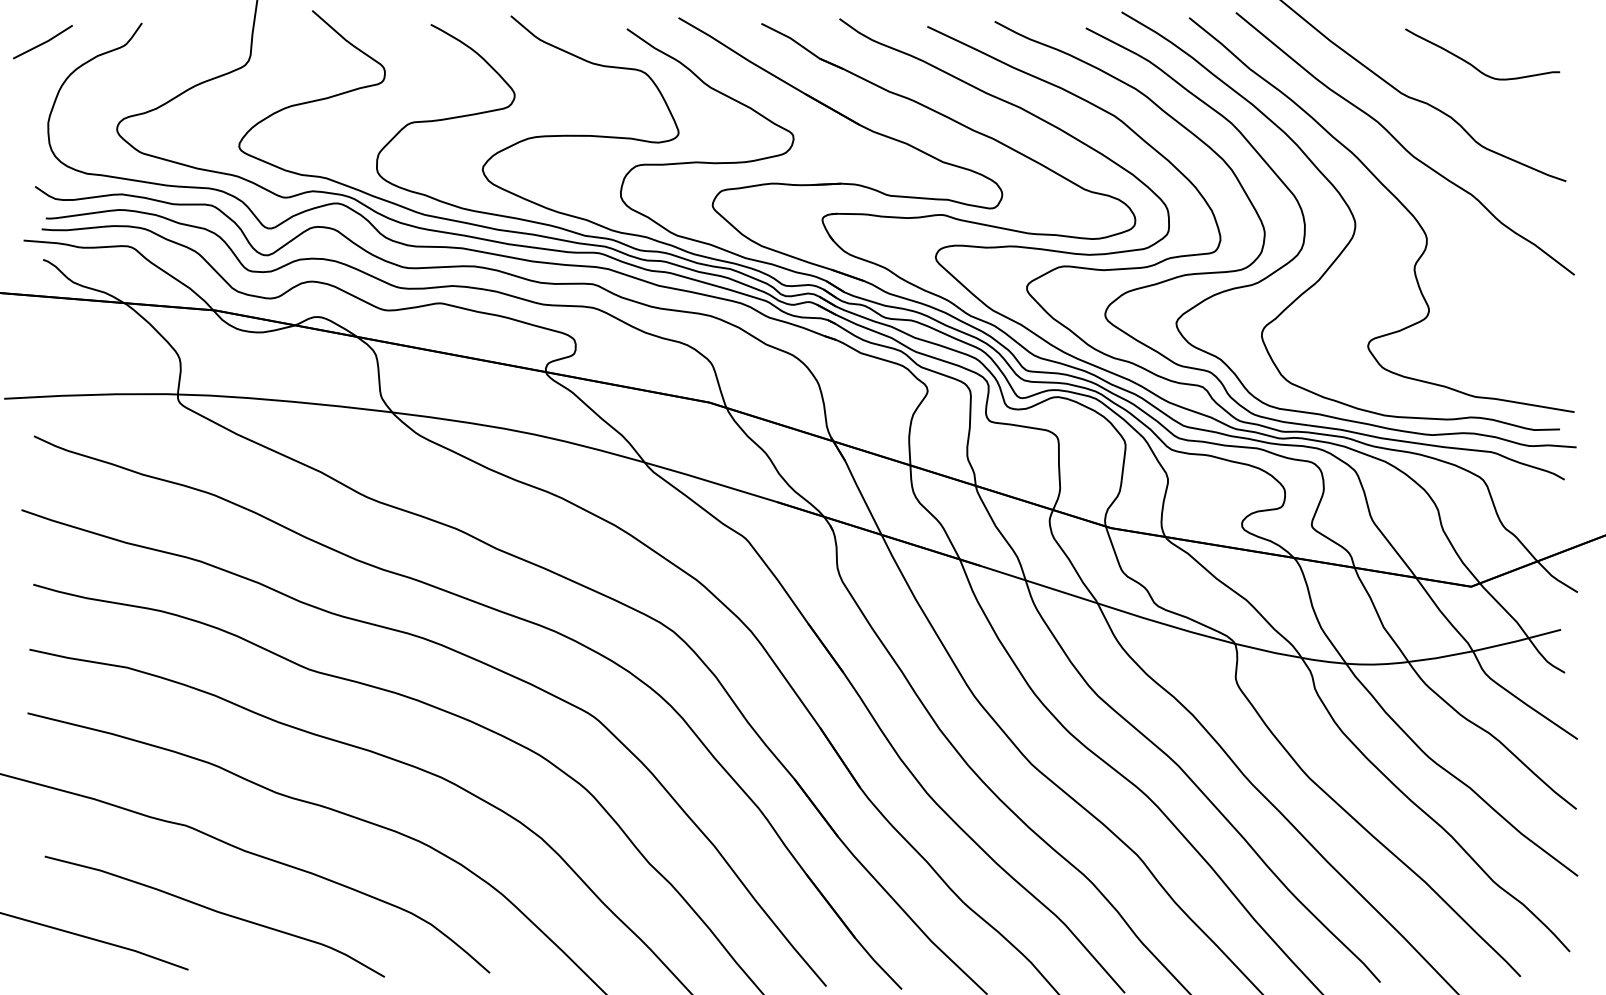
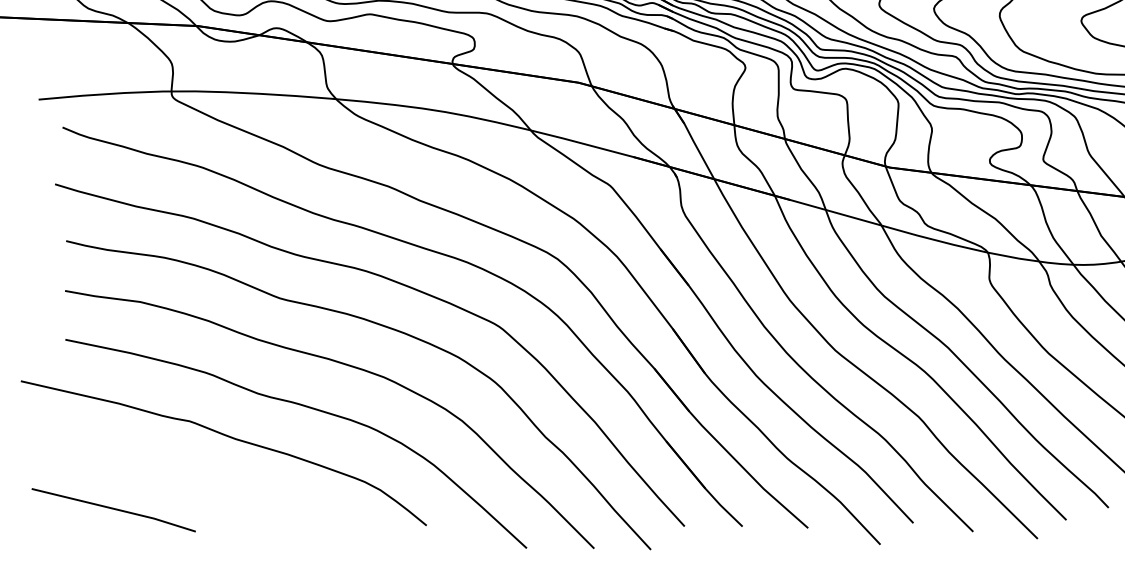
curve: (216, 912) -> (215, 486), removed

